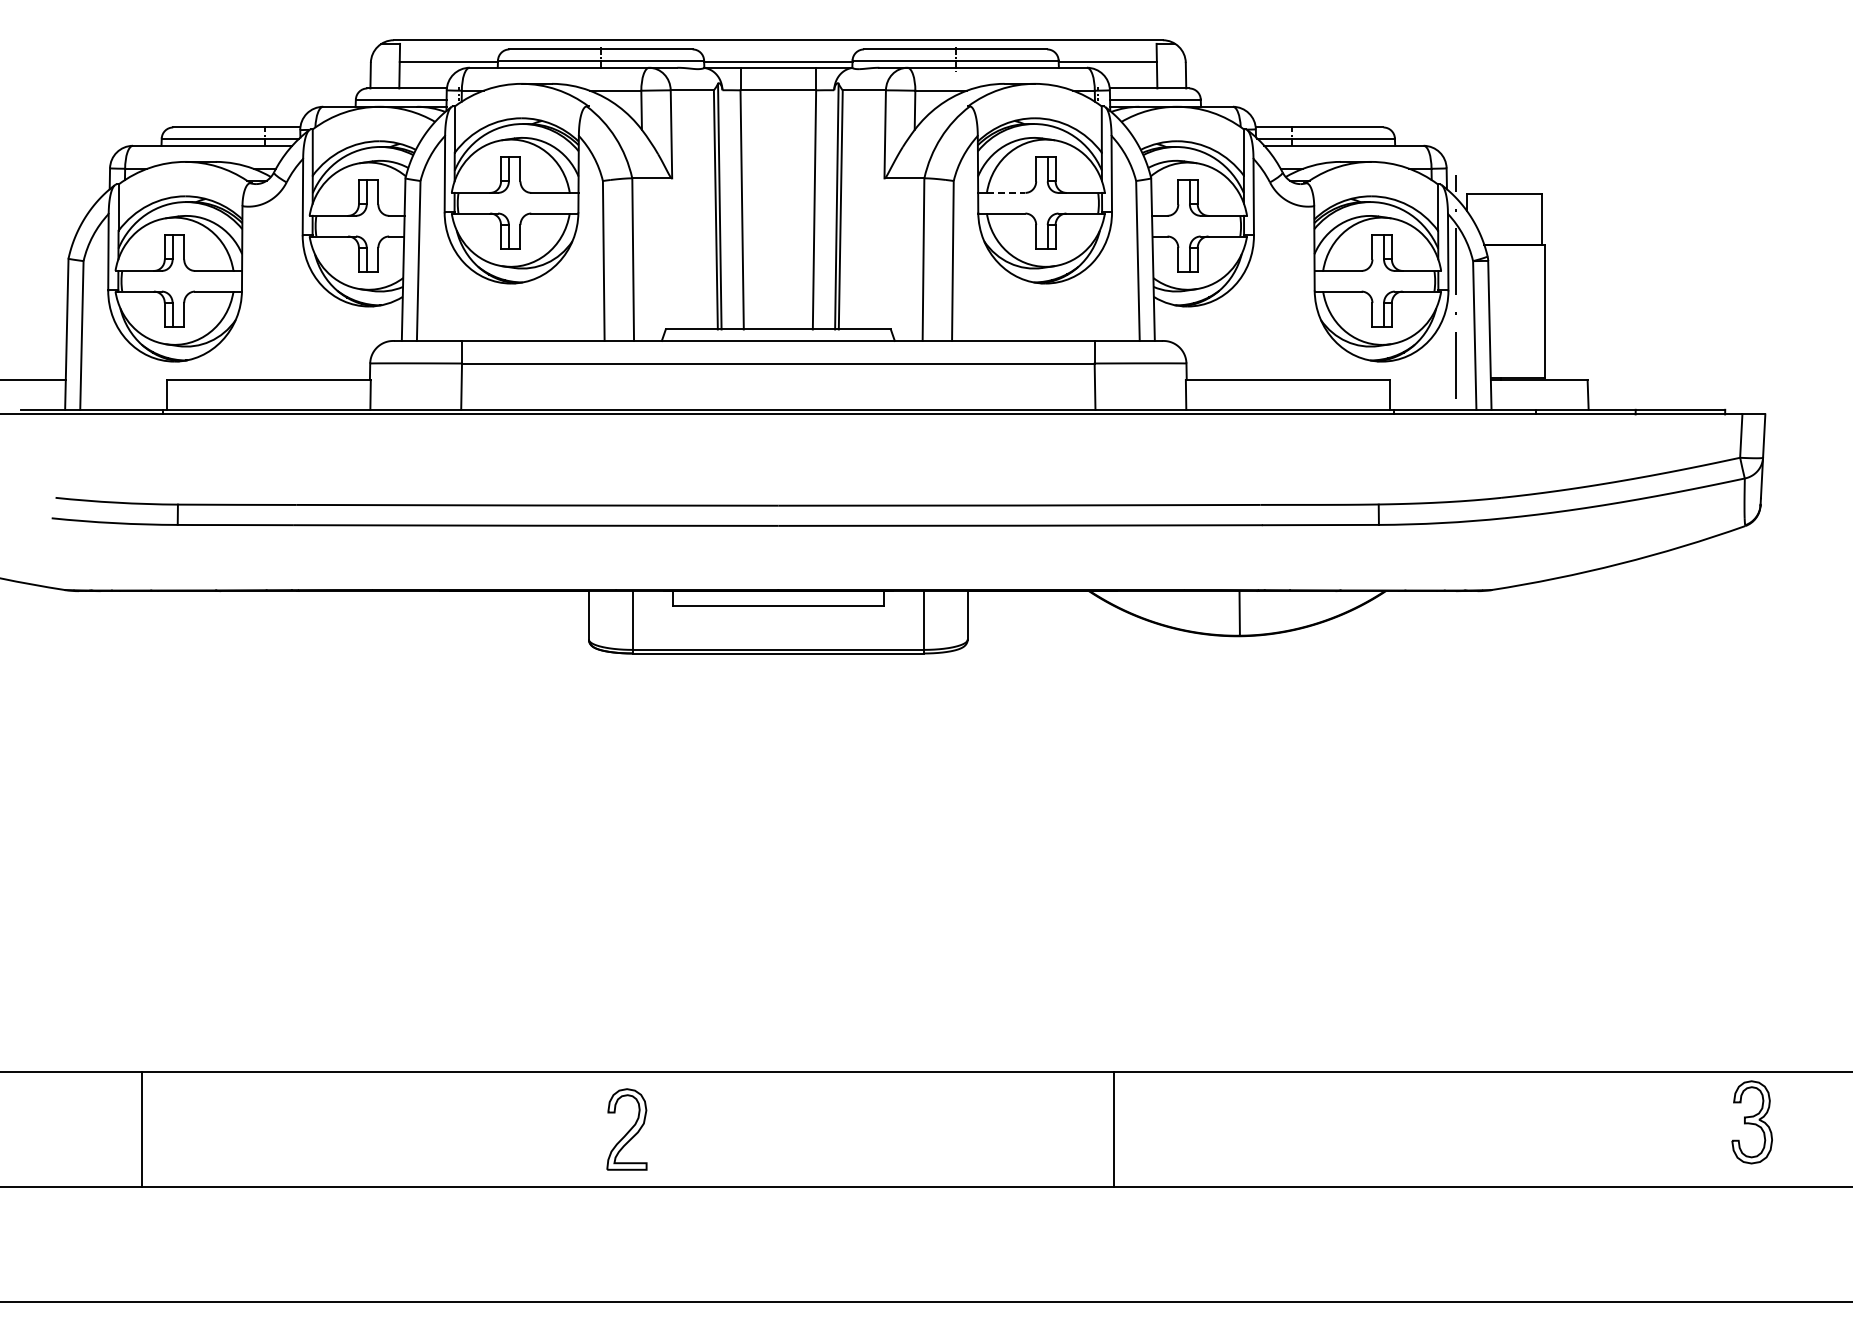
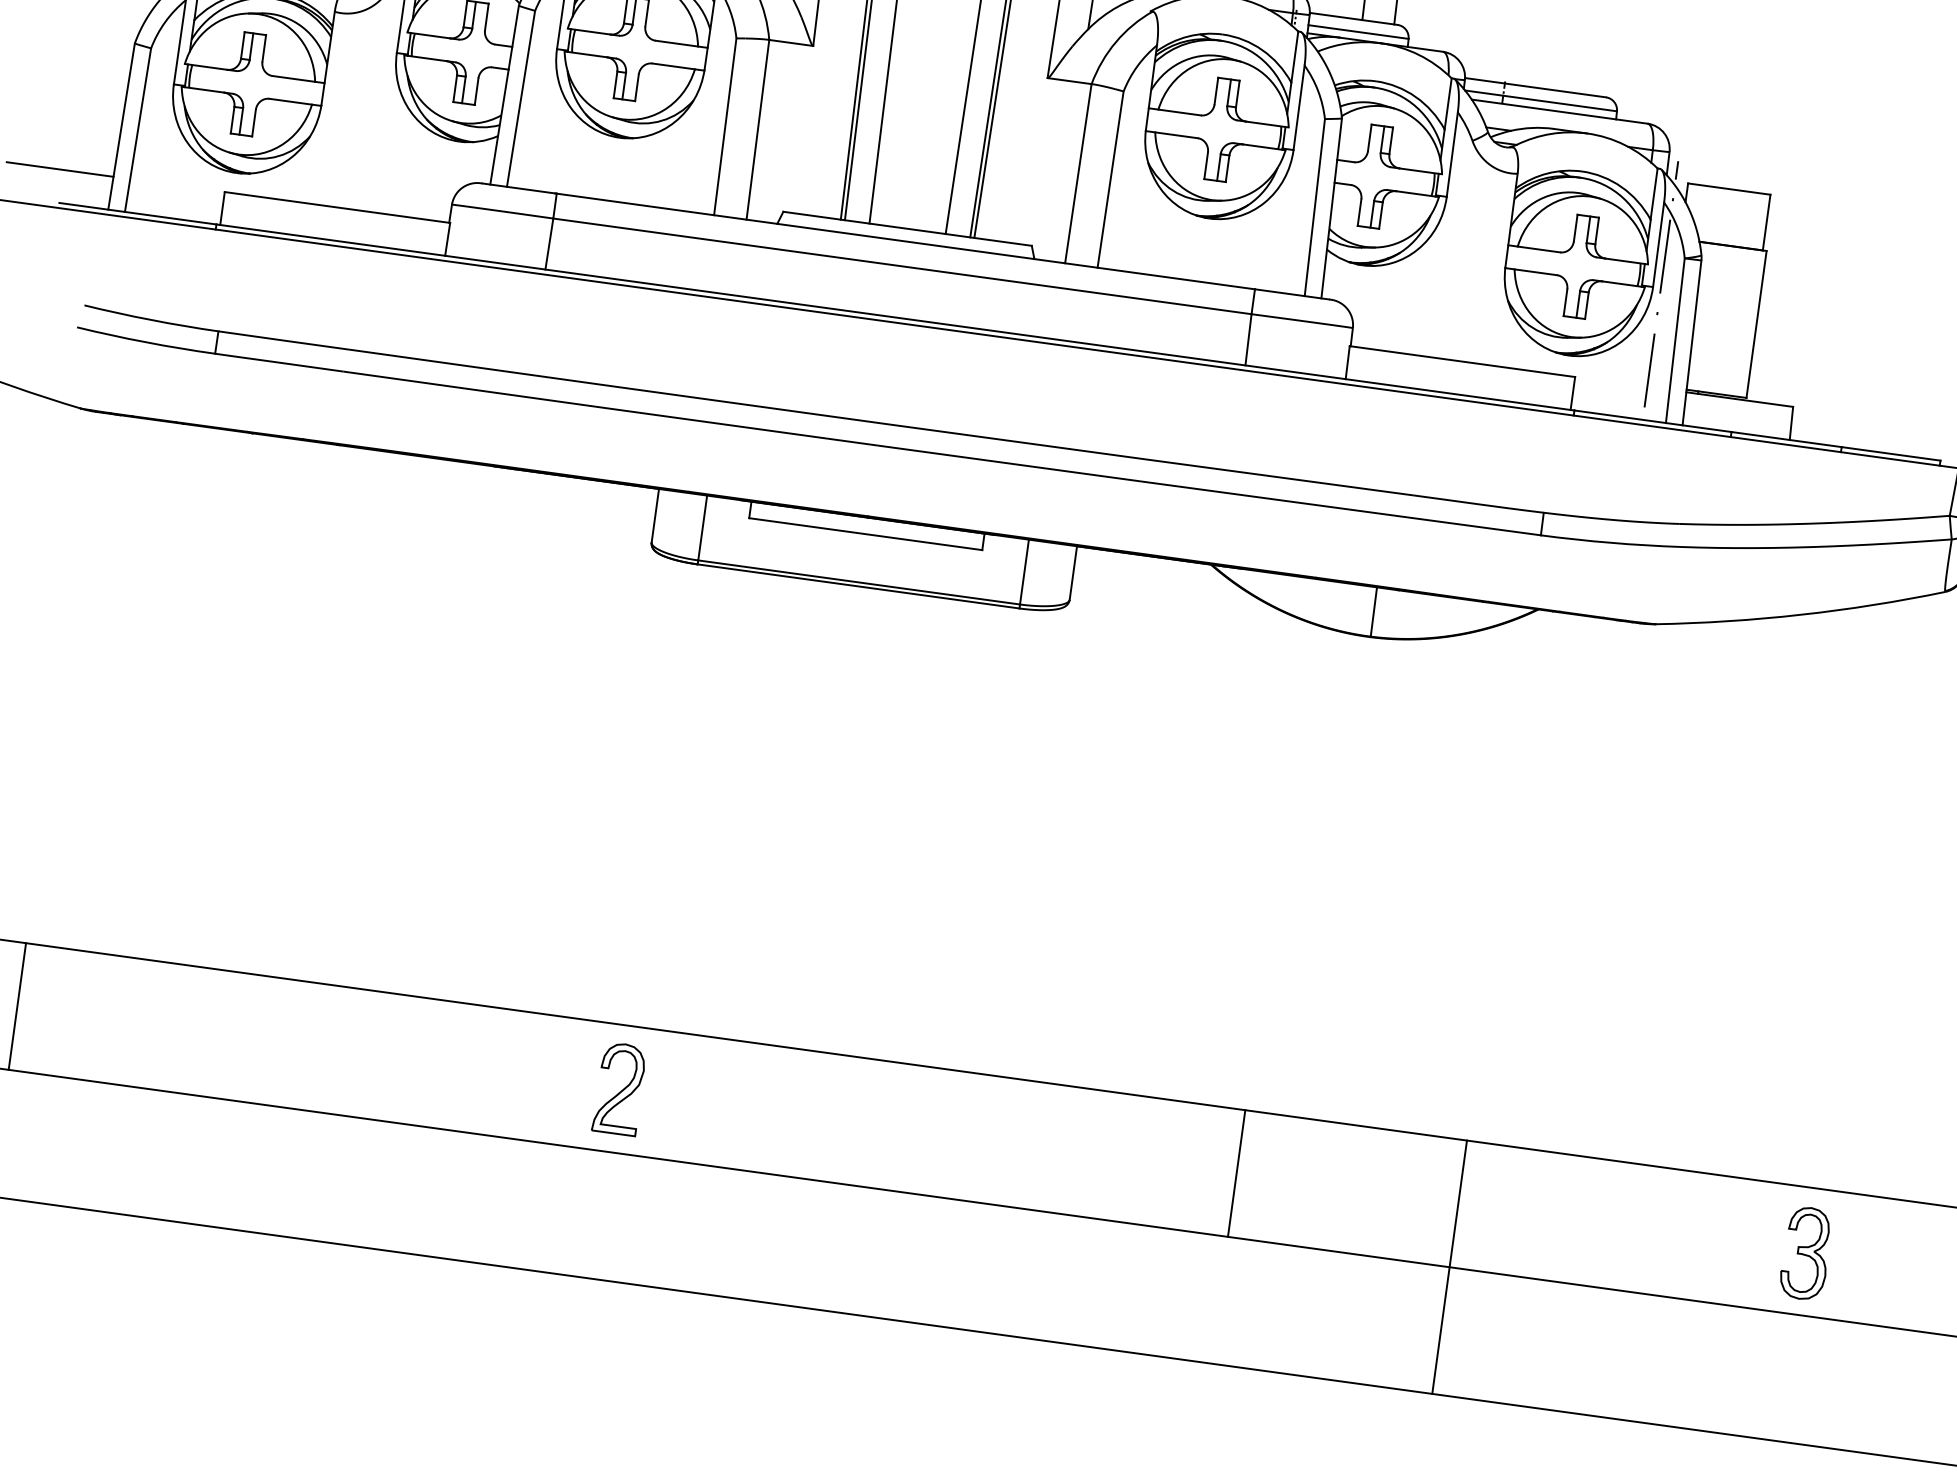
line: (1006, 192) -> (1180, 112), dashed -> solid
part: (1751, 1122) -> (1805, 1253), moved
line: (142, 1129) -> (17, 1006), moved
line: (1114, 1129) -> (1237, 1173), moved
line: (1386, 1186) -> (1449, 1266), added

